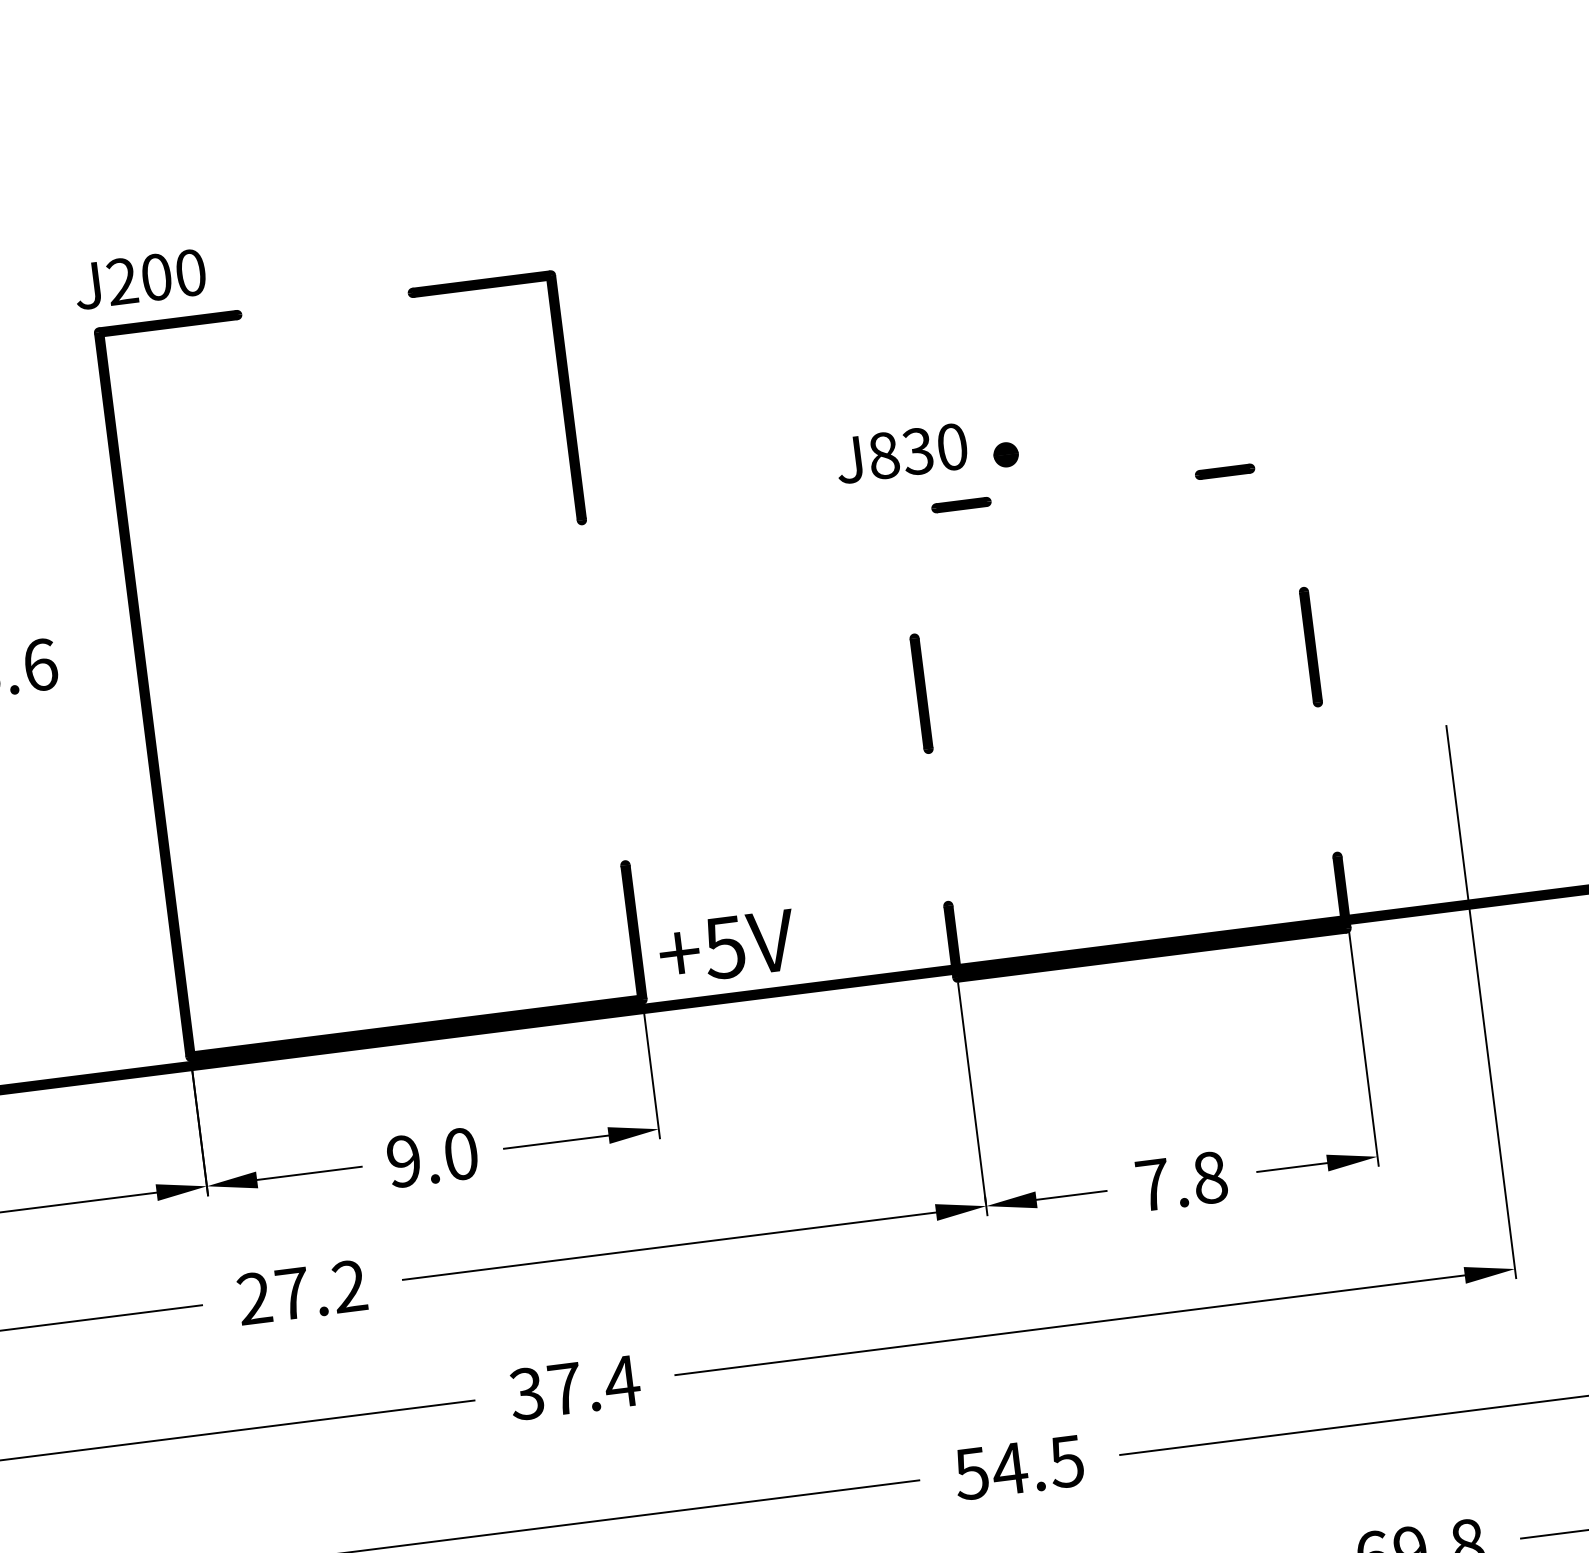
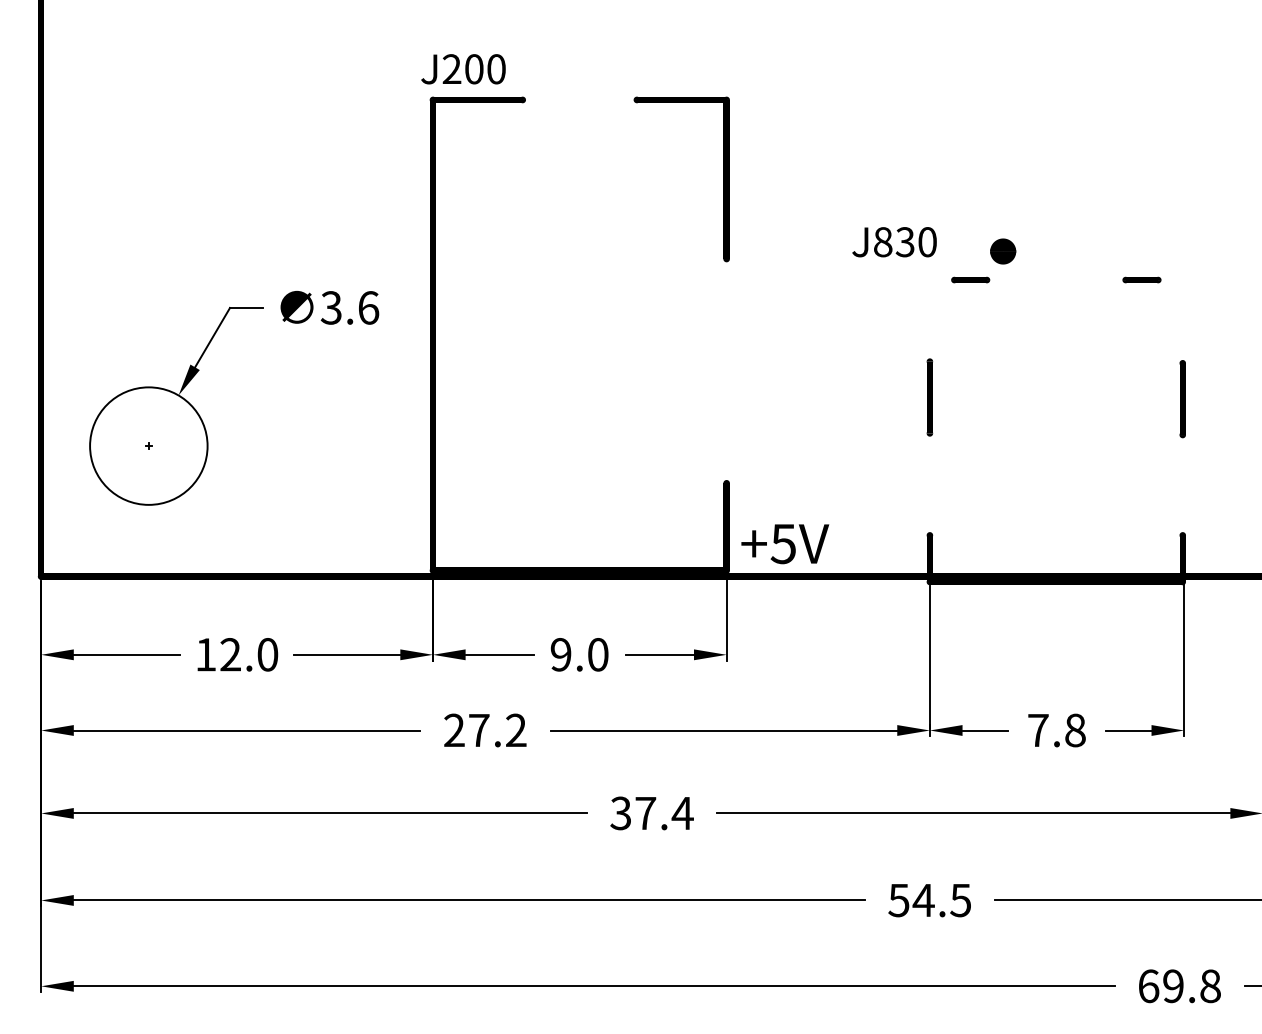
text: (901, 453) -> (894, 242), moved
part: (1006, 454) -> (1003, 251), size x1.6

